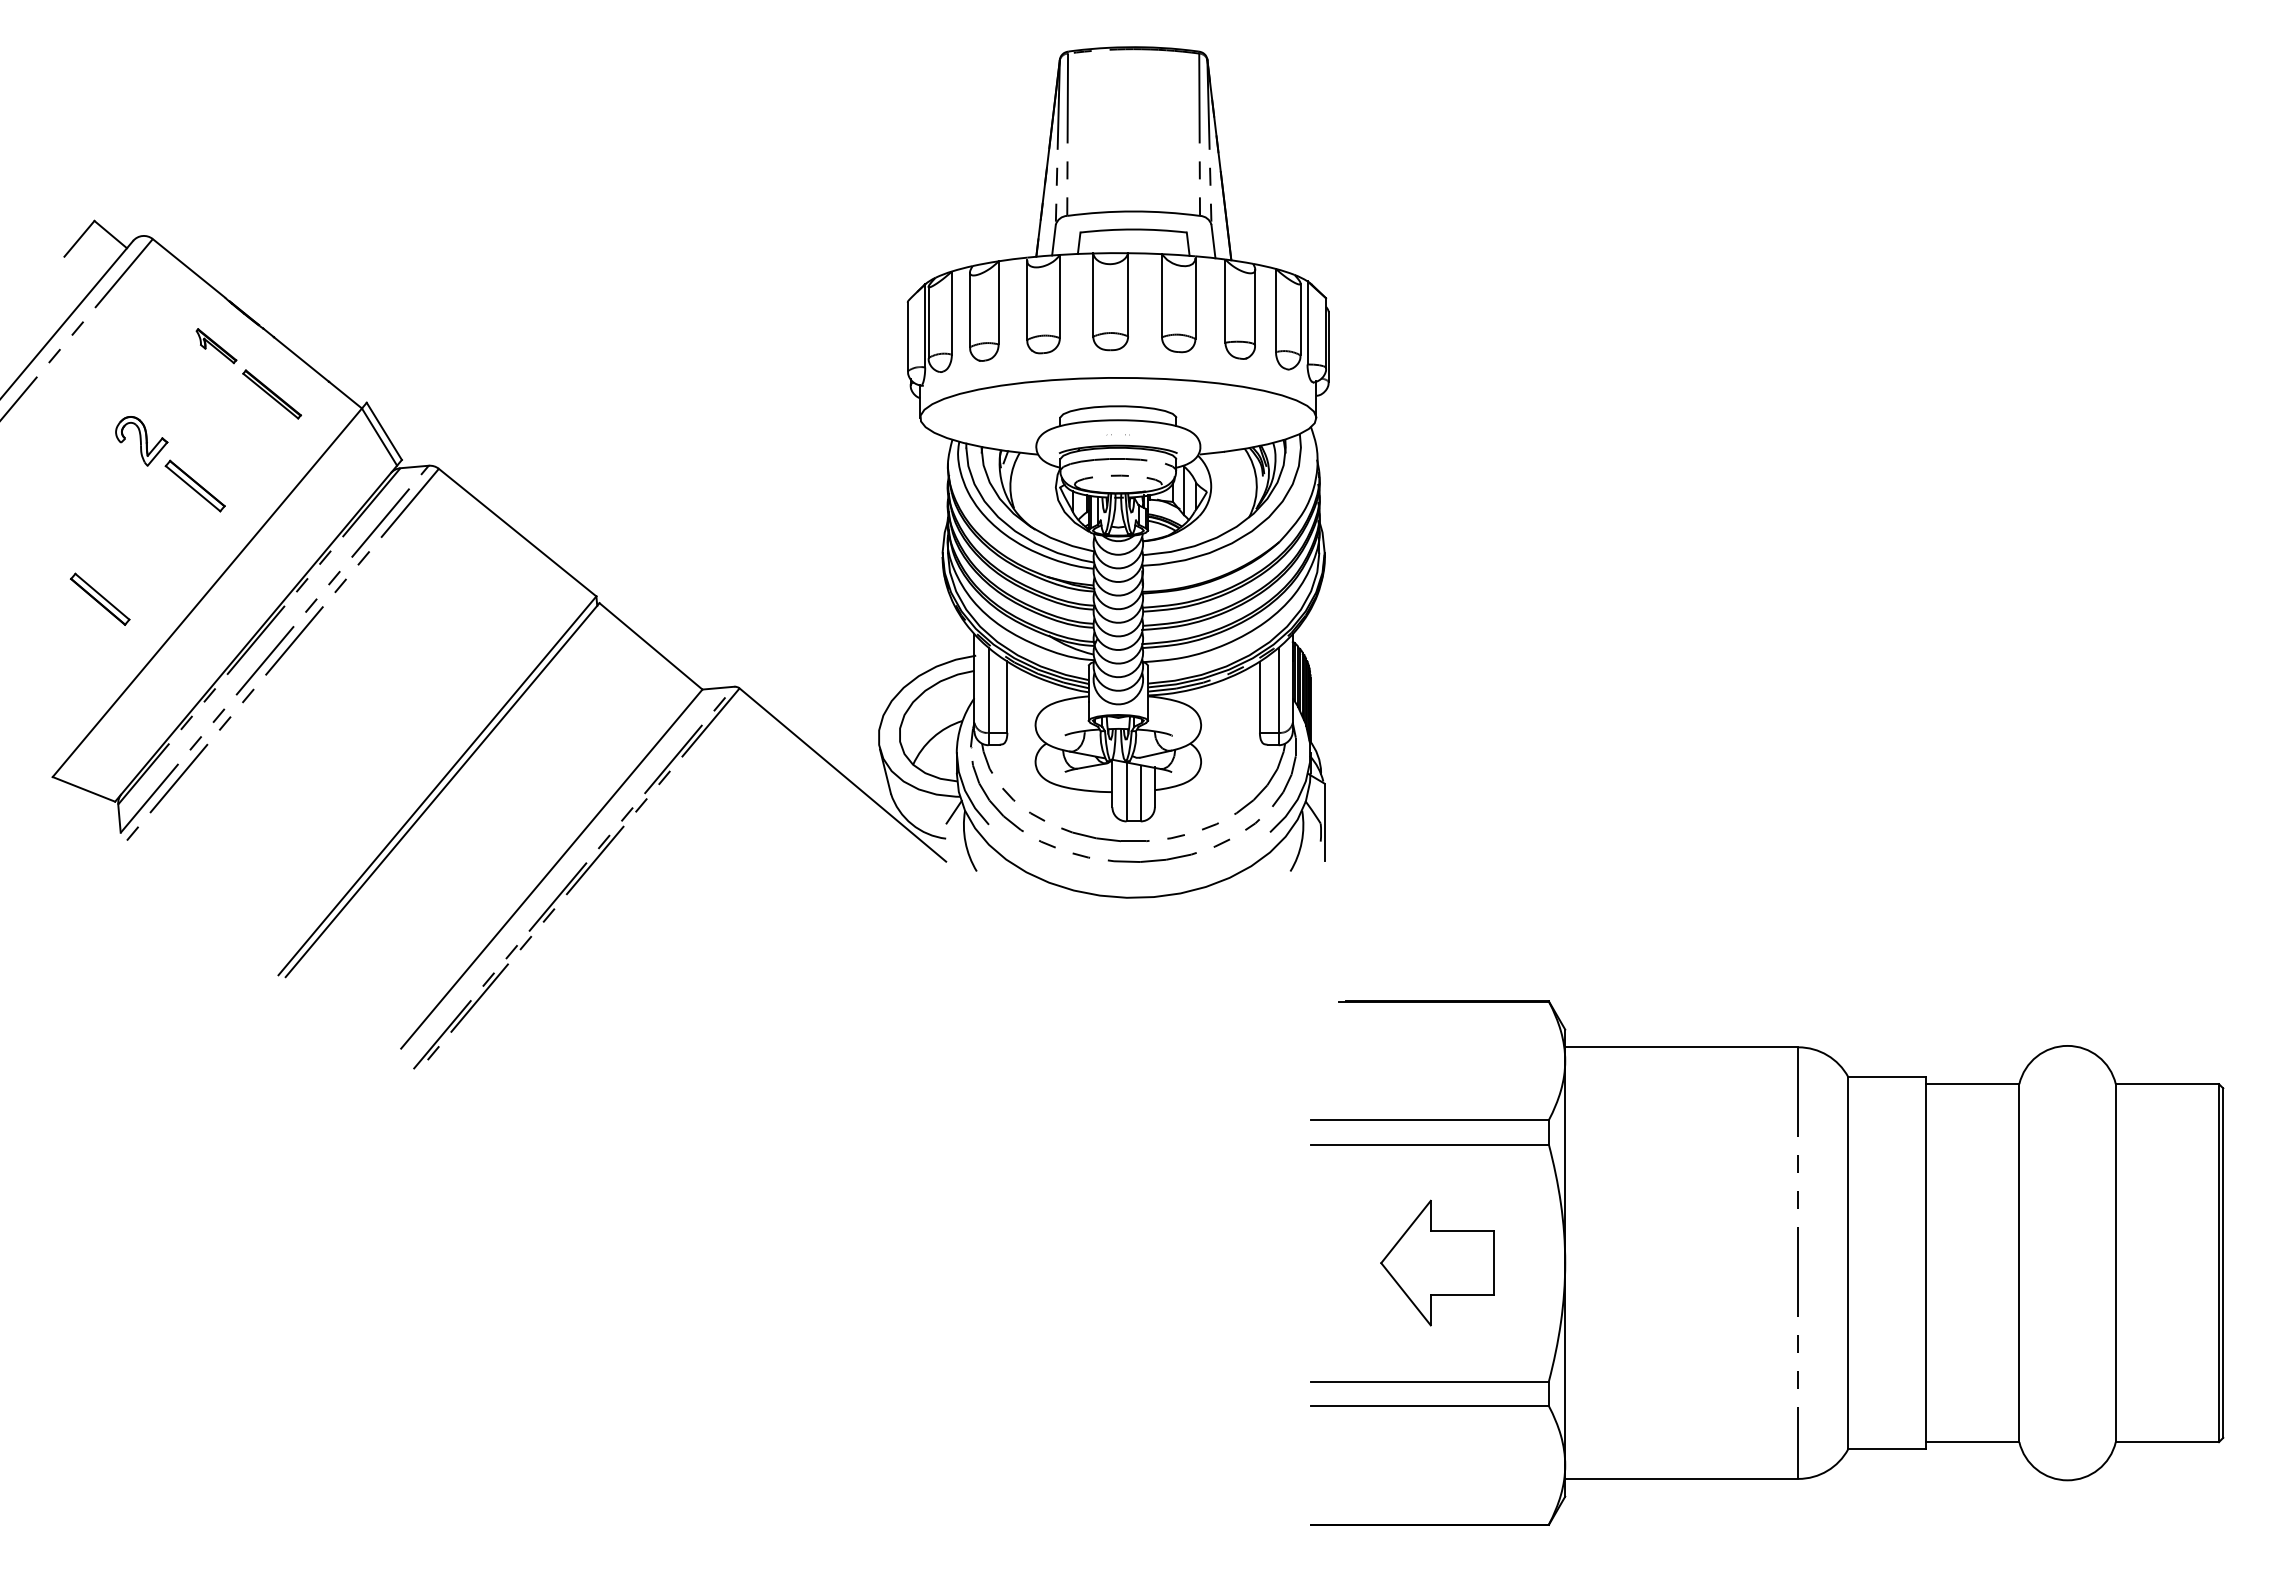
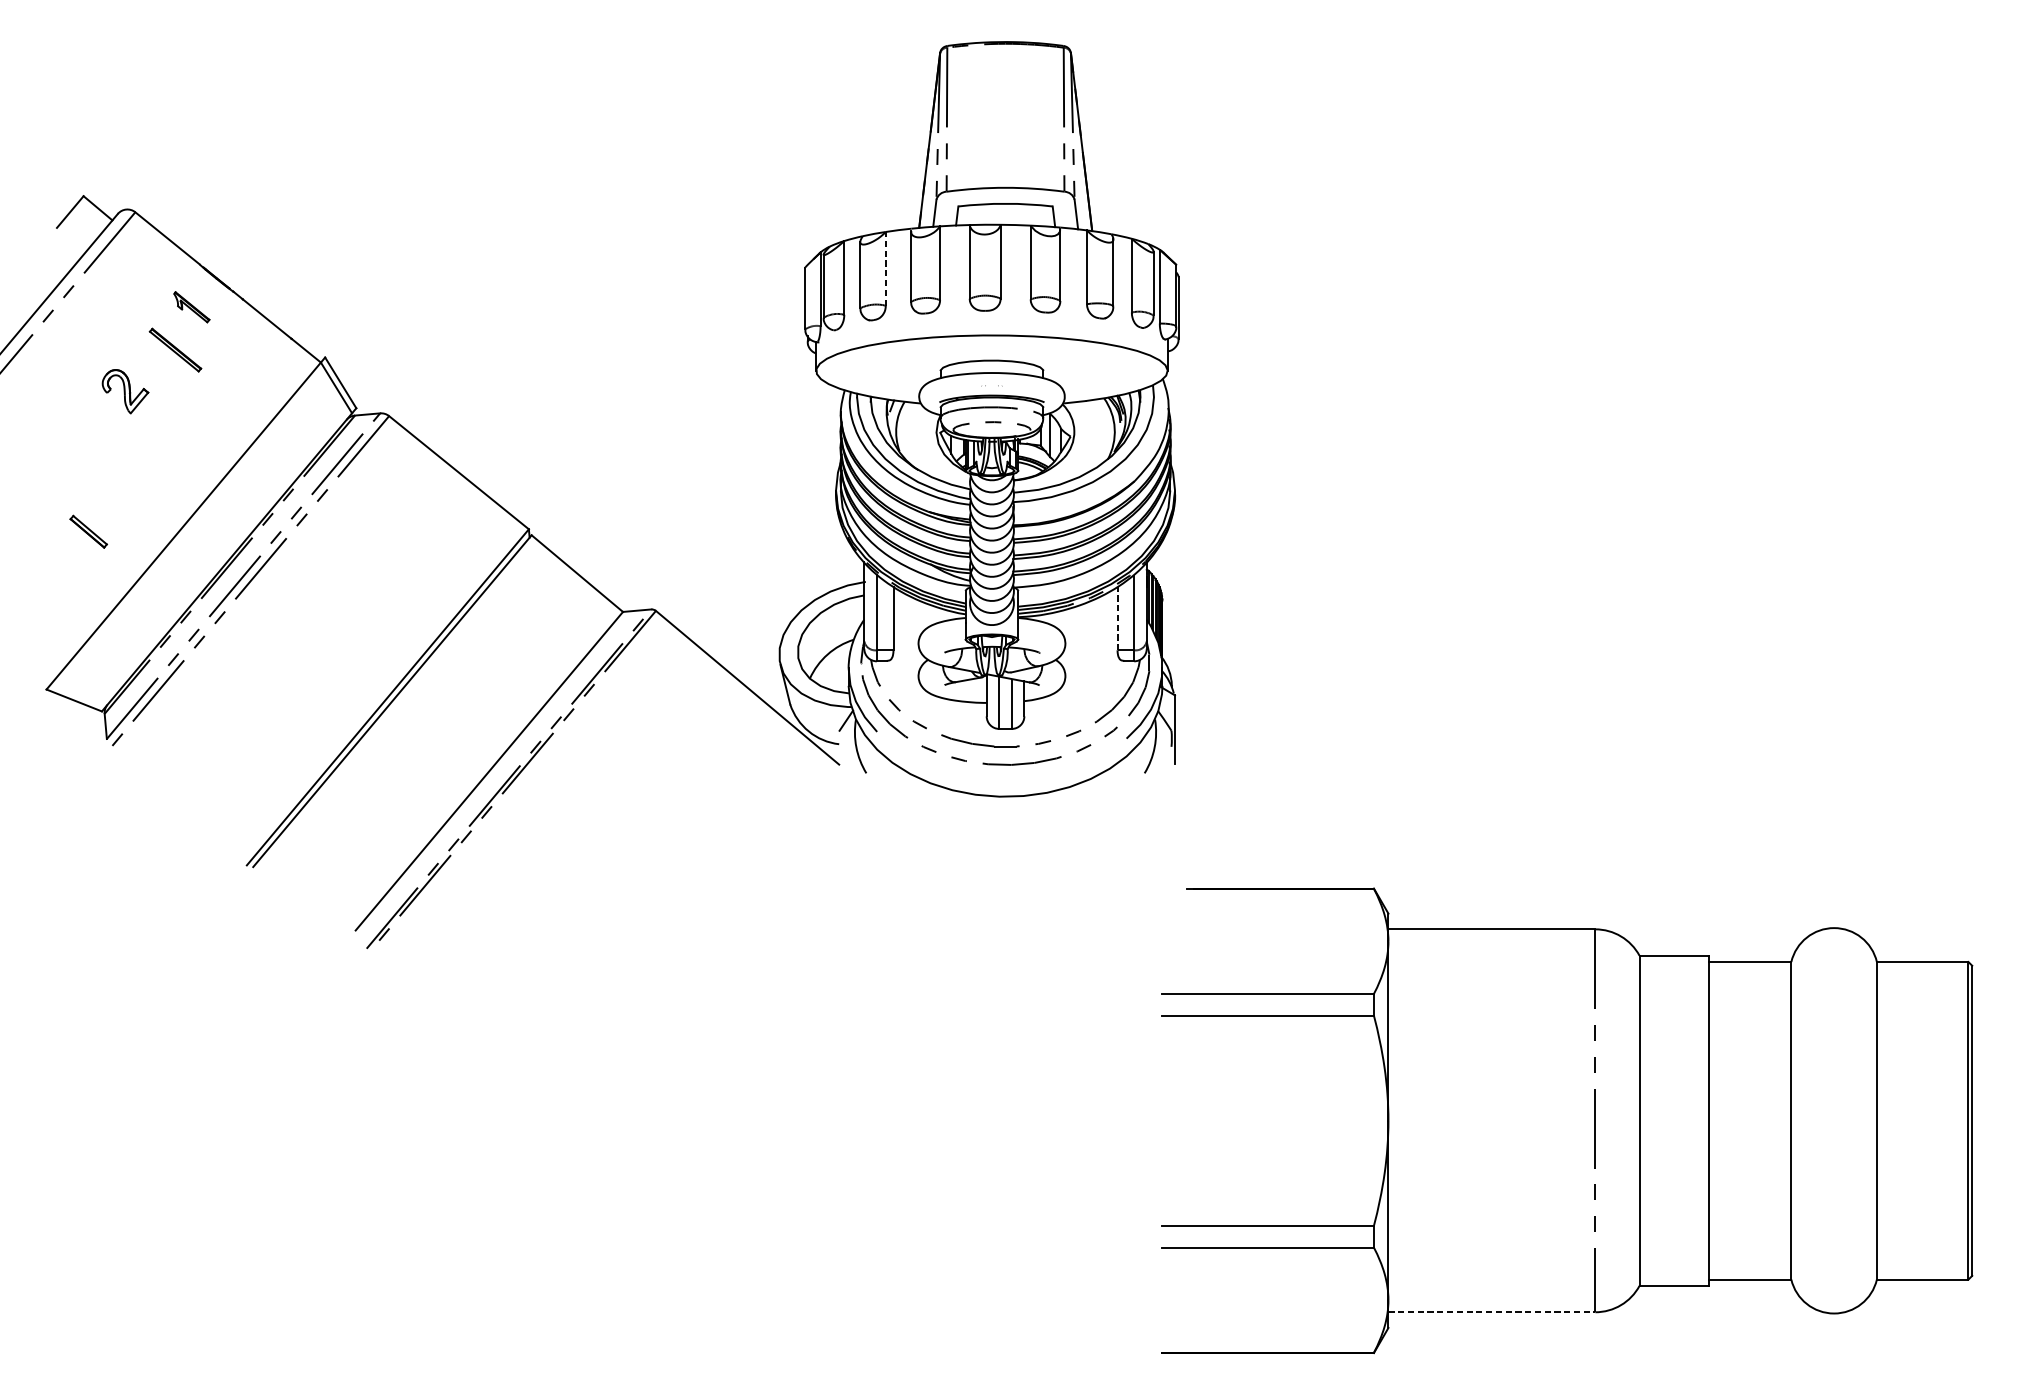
line: (998, 302) -> (885, 268), solid -> dashed
part: (271, 394) -> (174, 350), moved
part: (194, 485) -> (172, 430), removed
part: (100, 598) -> (88, 531), size x0.7
line: (1259, 697) -> (1117, 618), solid -> dashed
part: (1437, 1262) -> (1275, 1120), removed
line: (1681, 1478) -> (1491, 1311), solid -> dashed

